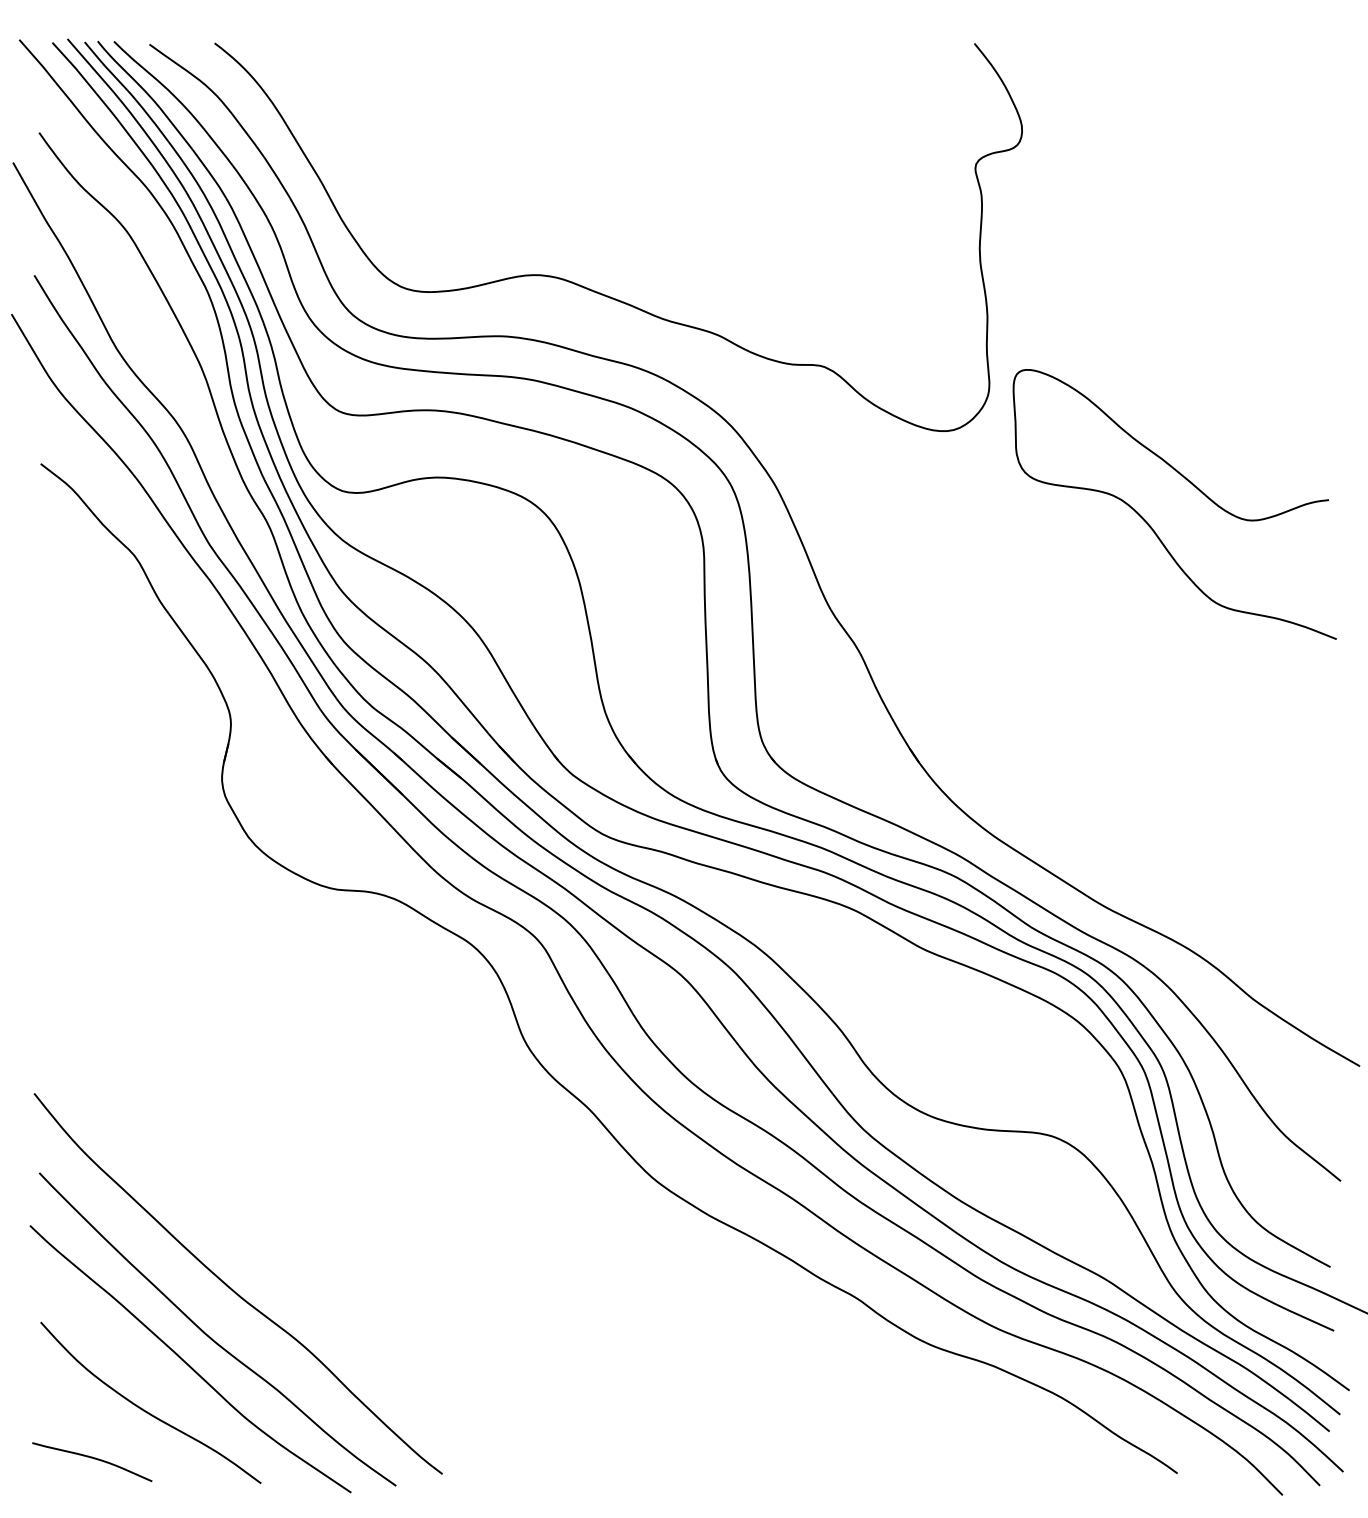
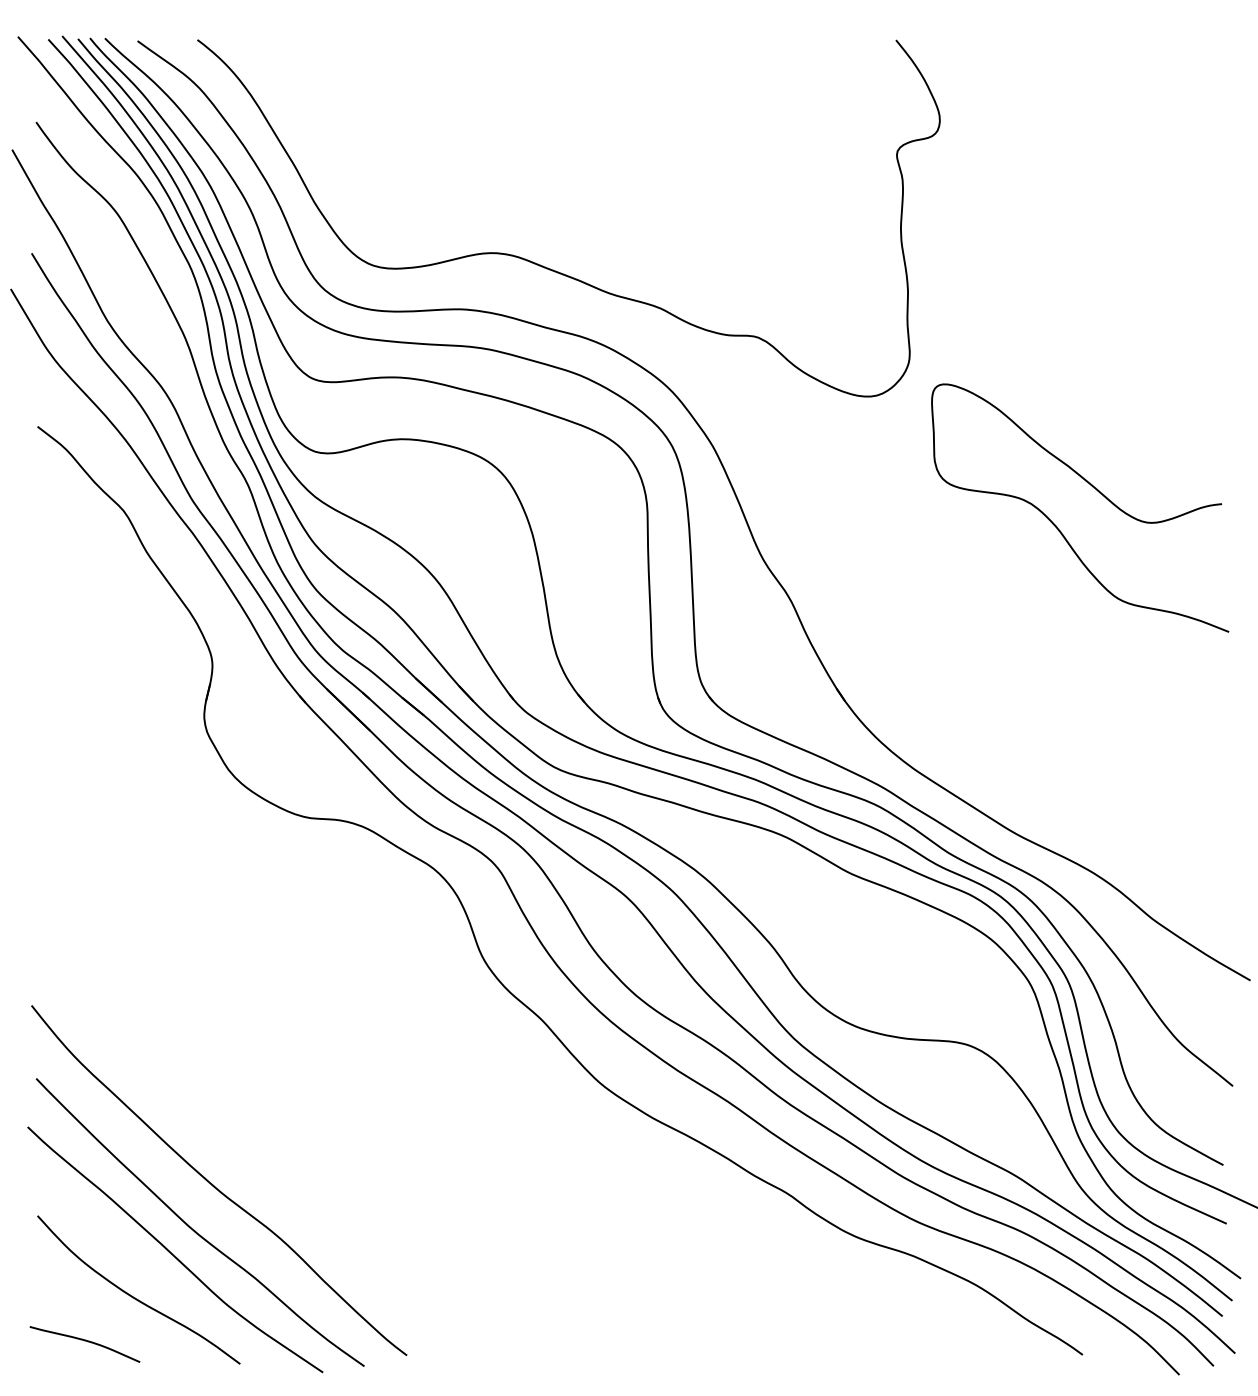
curve: (1192, 485) -> (1096, 490), moved

